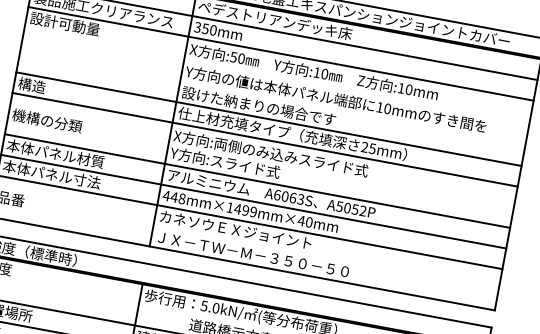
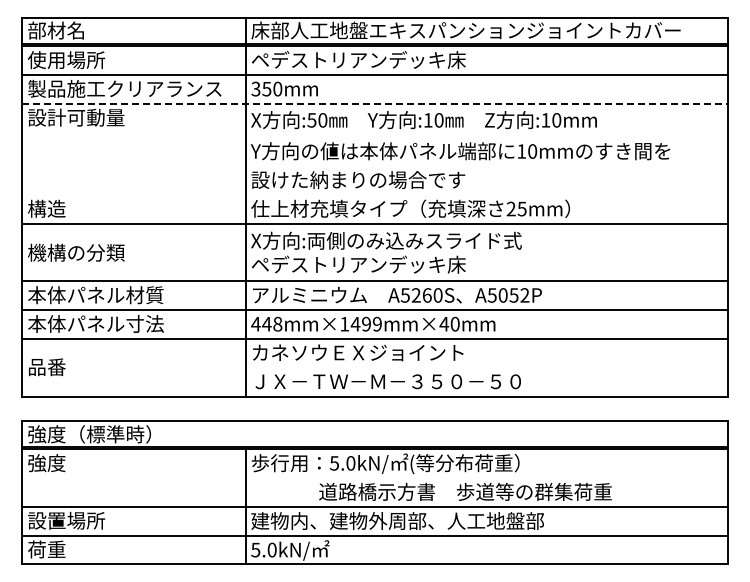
line: (280, 53) -> (374, 103), solid -> dashed
line: (268, 119) -> (374, 195), removed
text: (247, 166) -> (357, 264), Y方向:スライド式 -> ペデストリアンデッキ床
text: (288, 197) -> (421, 295), A6063S -> A5260S

